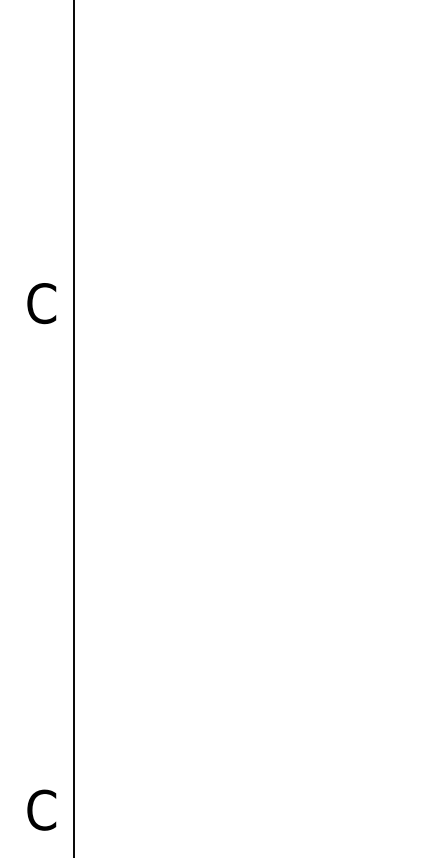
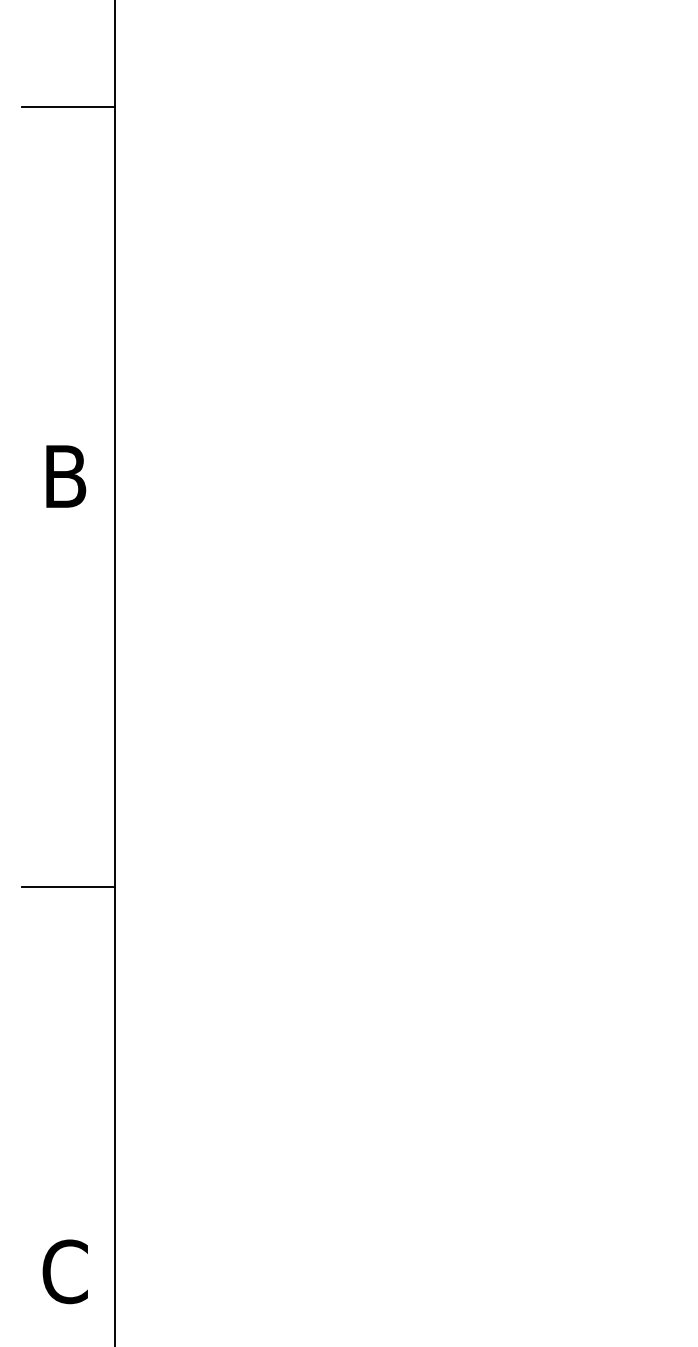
line: (43, 68) -> (68, 107), added
text: (41, 303) -> (64, 476), C -> B
line: (43, 565) -> (68, 887), added

